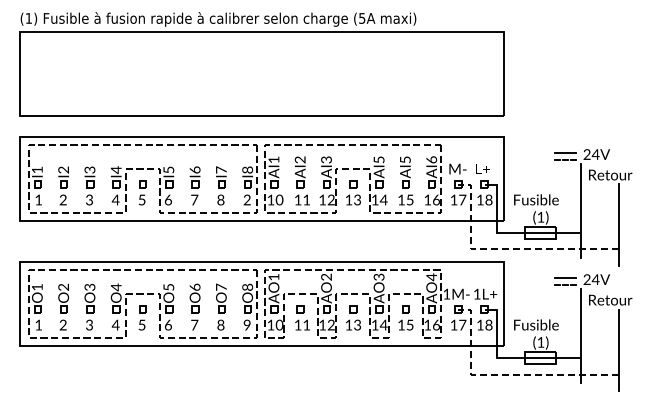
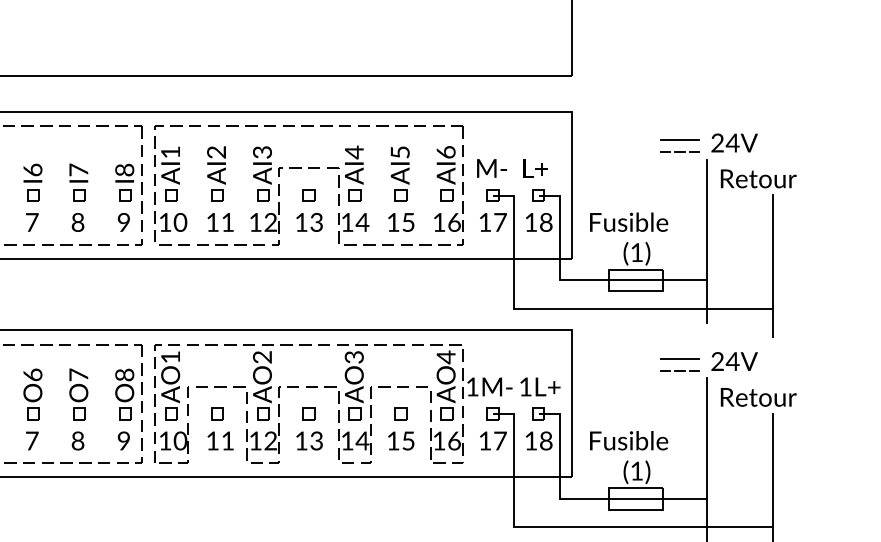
text: (378, 159) -> (353, 151), AI5 -> AI4
text: (246, 200) -> (122, 223), 2 -> 9
line: (504, 249) -> (573, 308), dashed -> solid
line: (504, 374) -> (573, 527), dashed -> solid

